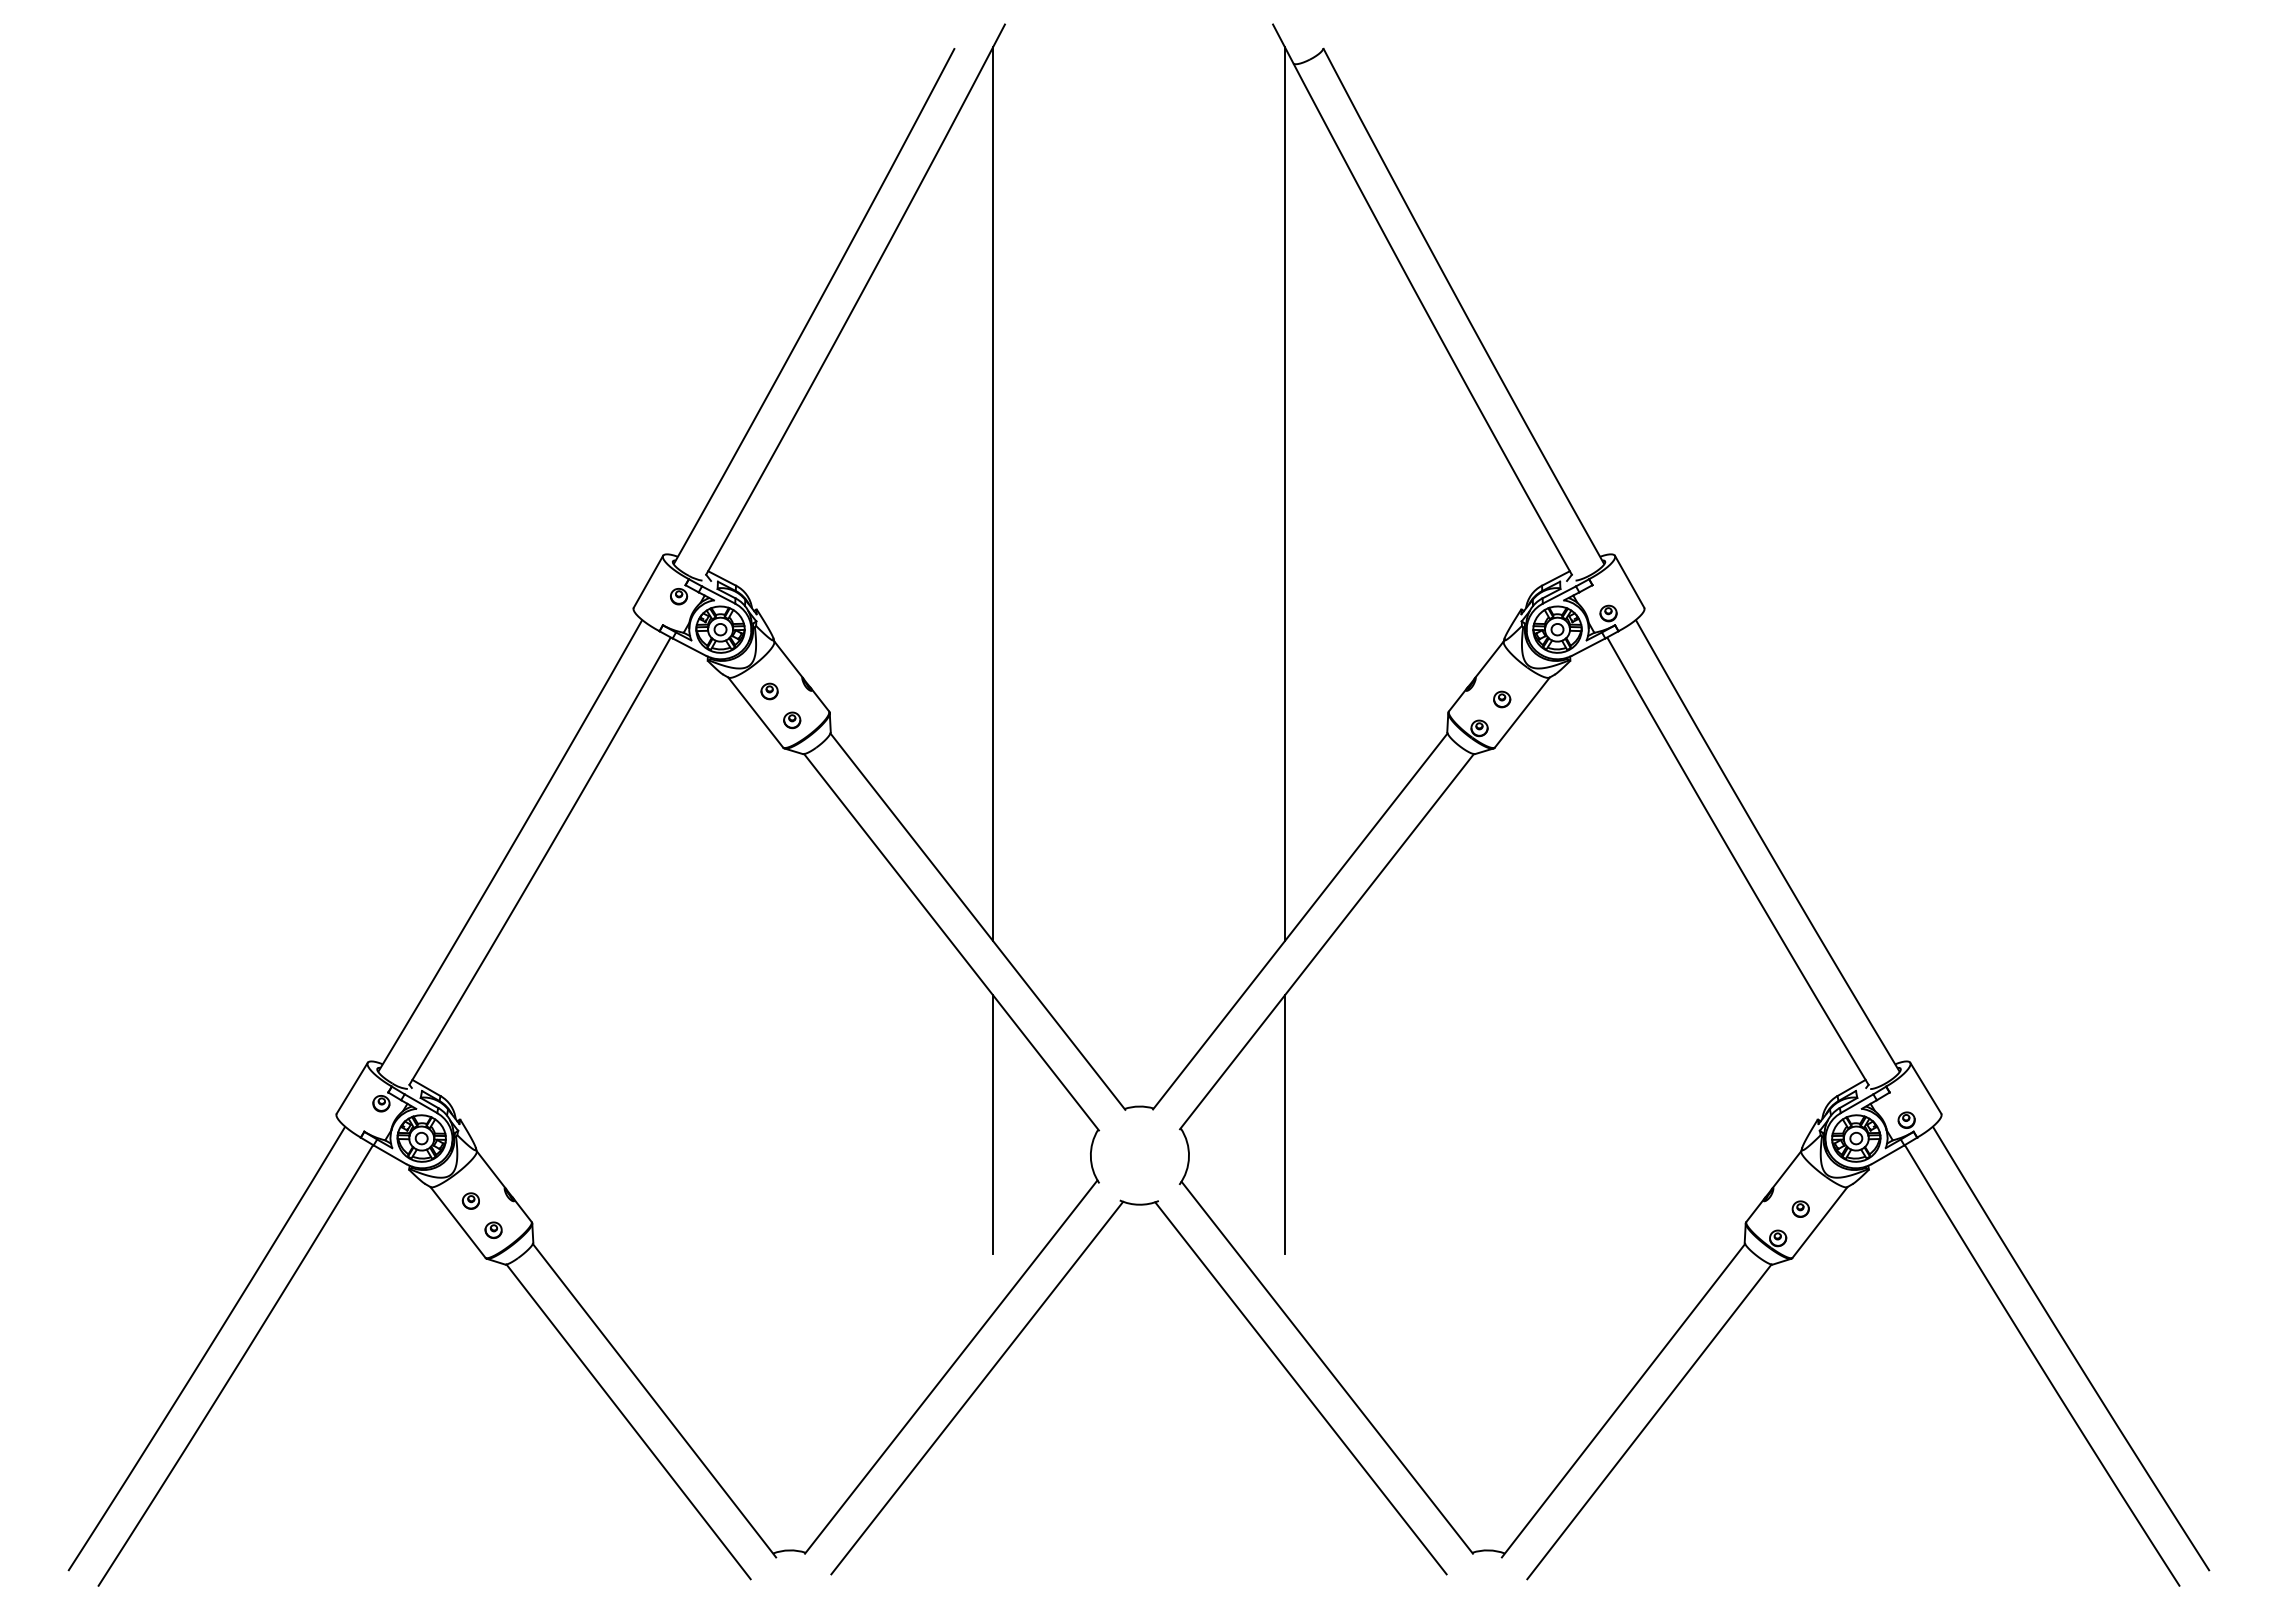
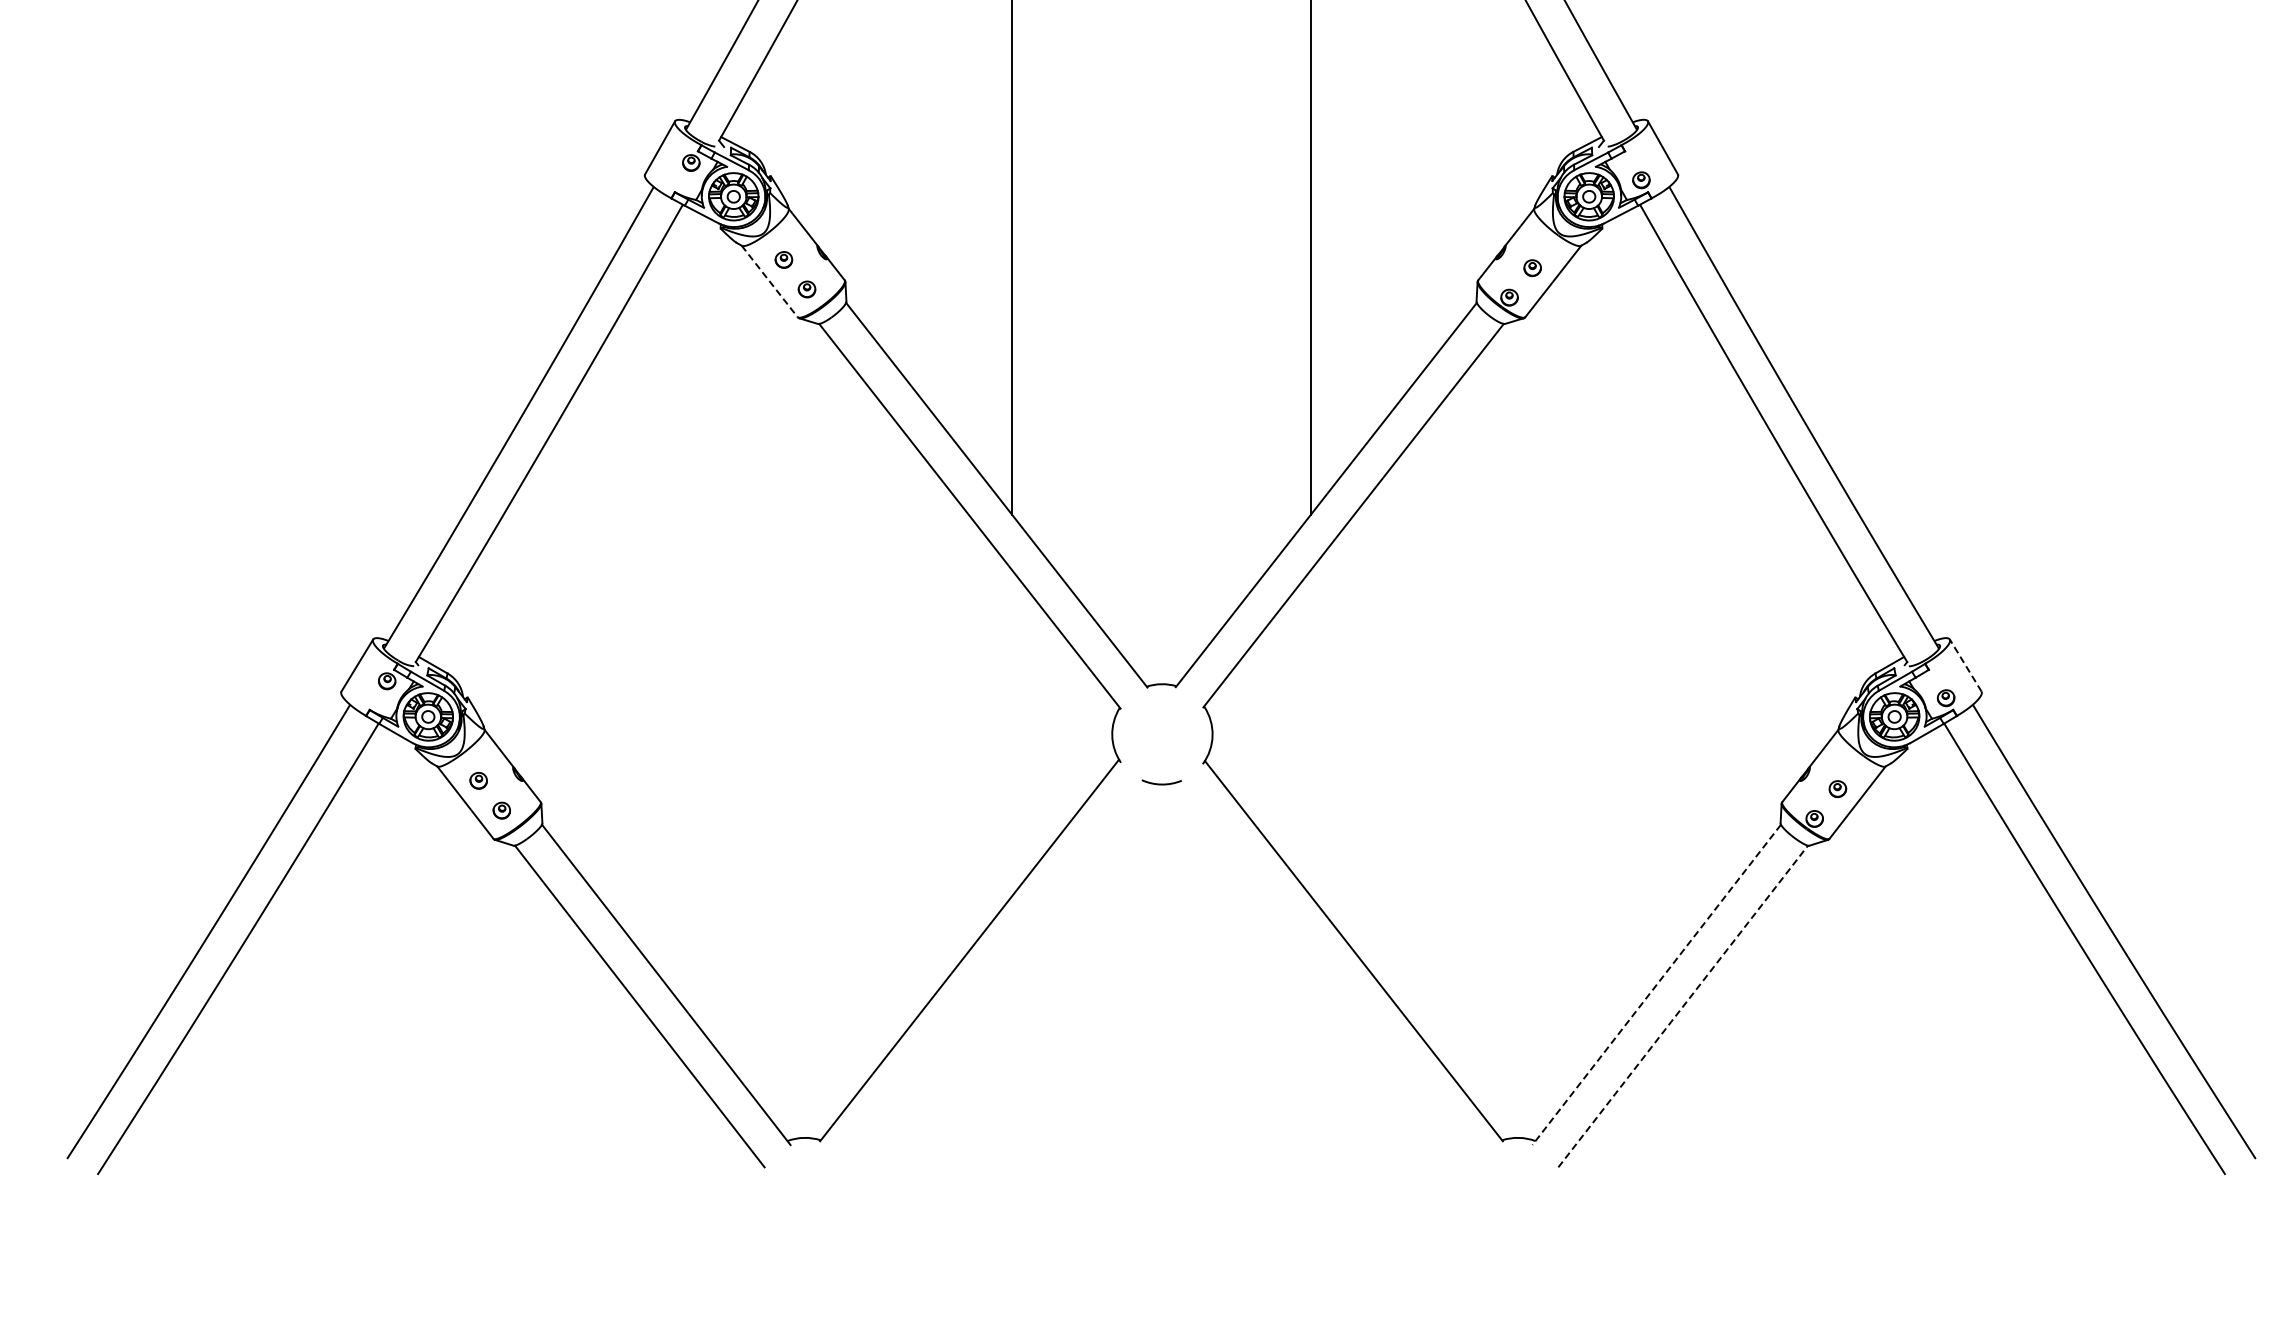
line: (755, 712) -> (769, 281), solid -> dashed
line: (1925, 1088) -> (1965, 665), solid -> dashed
line: (993, 1124) -> (1012, 702), removed
line: (1284, 1124) -> (1310, 702), removed
line: (977, 1387) -> (996, 971), removed
line: (1300, 1388) -> (1326, 972), removed
line: (1623, 1401) -> (1656, 985), solid -> dashed
line: (1649, 1421) -> (1683, 1006), solid -> dashed

